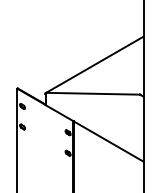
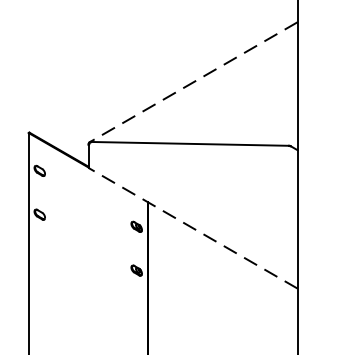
line: (94, 65) -> (193, 83), solid -> dashed
line: (94, 133) -> (193, 228), solid -> dashed

